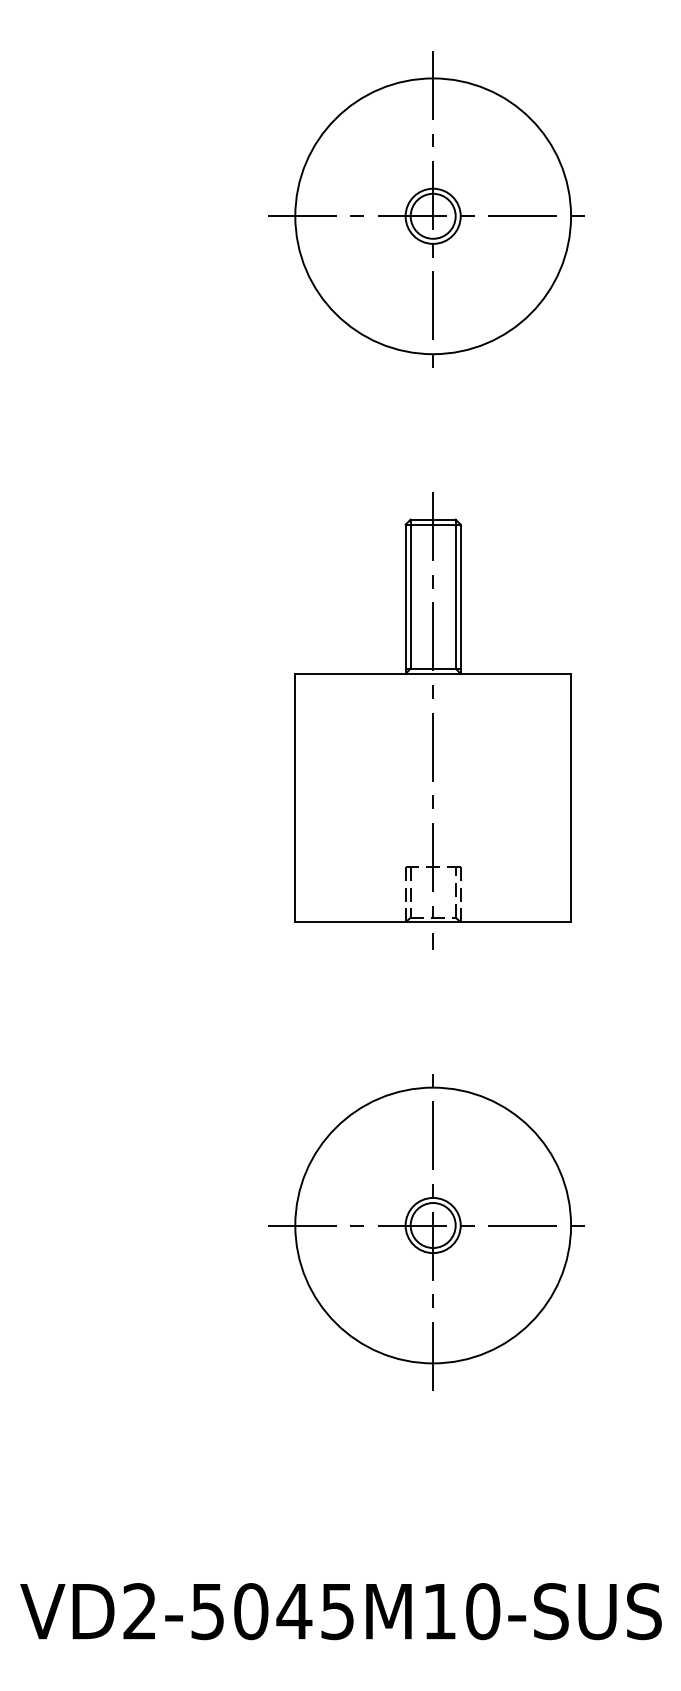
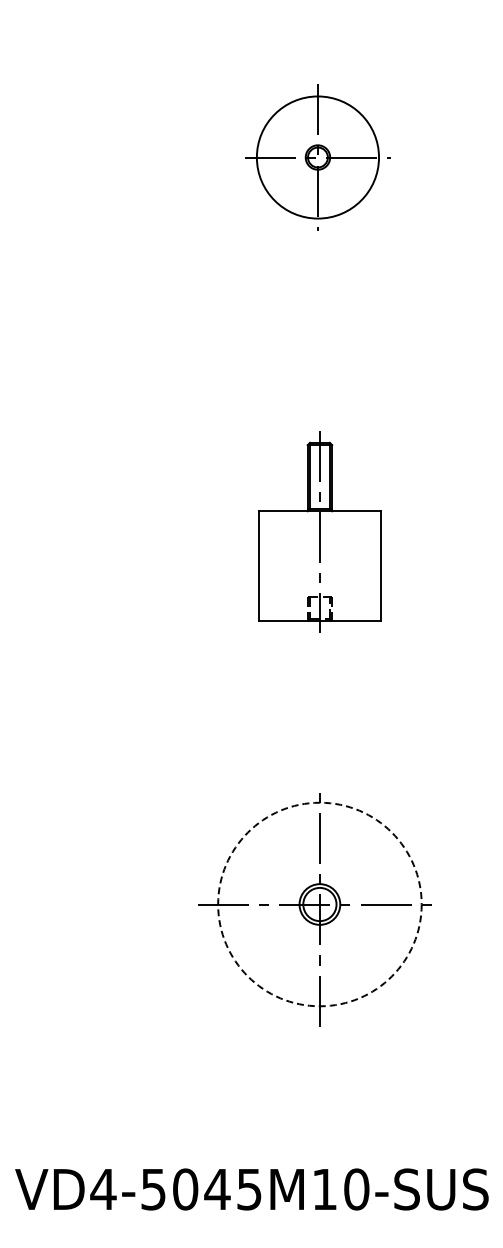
part: (425, 209) -> (314, 154), size x0.6
part: (432, 720) -> (319, 531), size x0.6
circle: (432, 1225) -> (319, 904), solid -> dashed
text: (140, 1610) -> (103, 1188), VD2-5045M10-SUS -> VD4-5045M10-SUS

